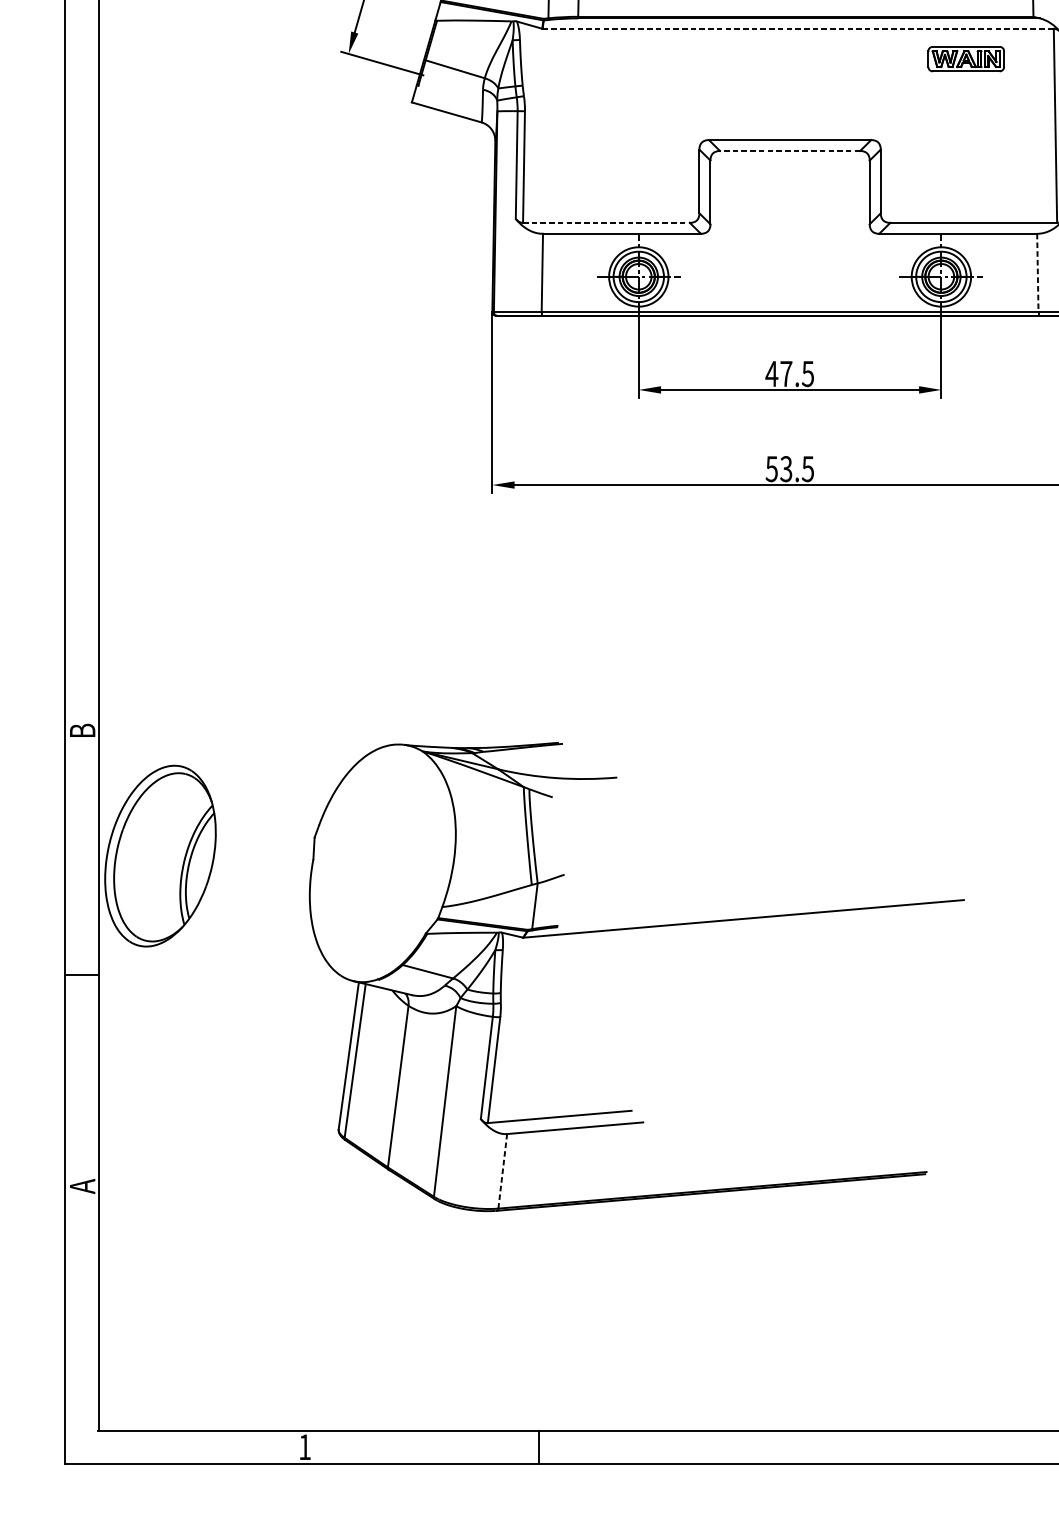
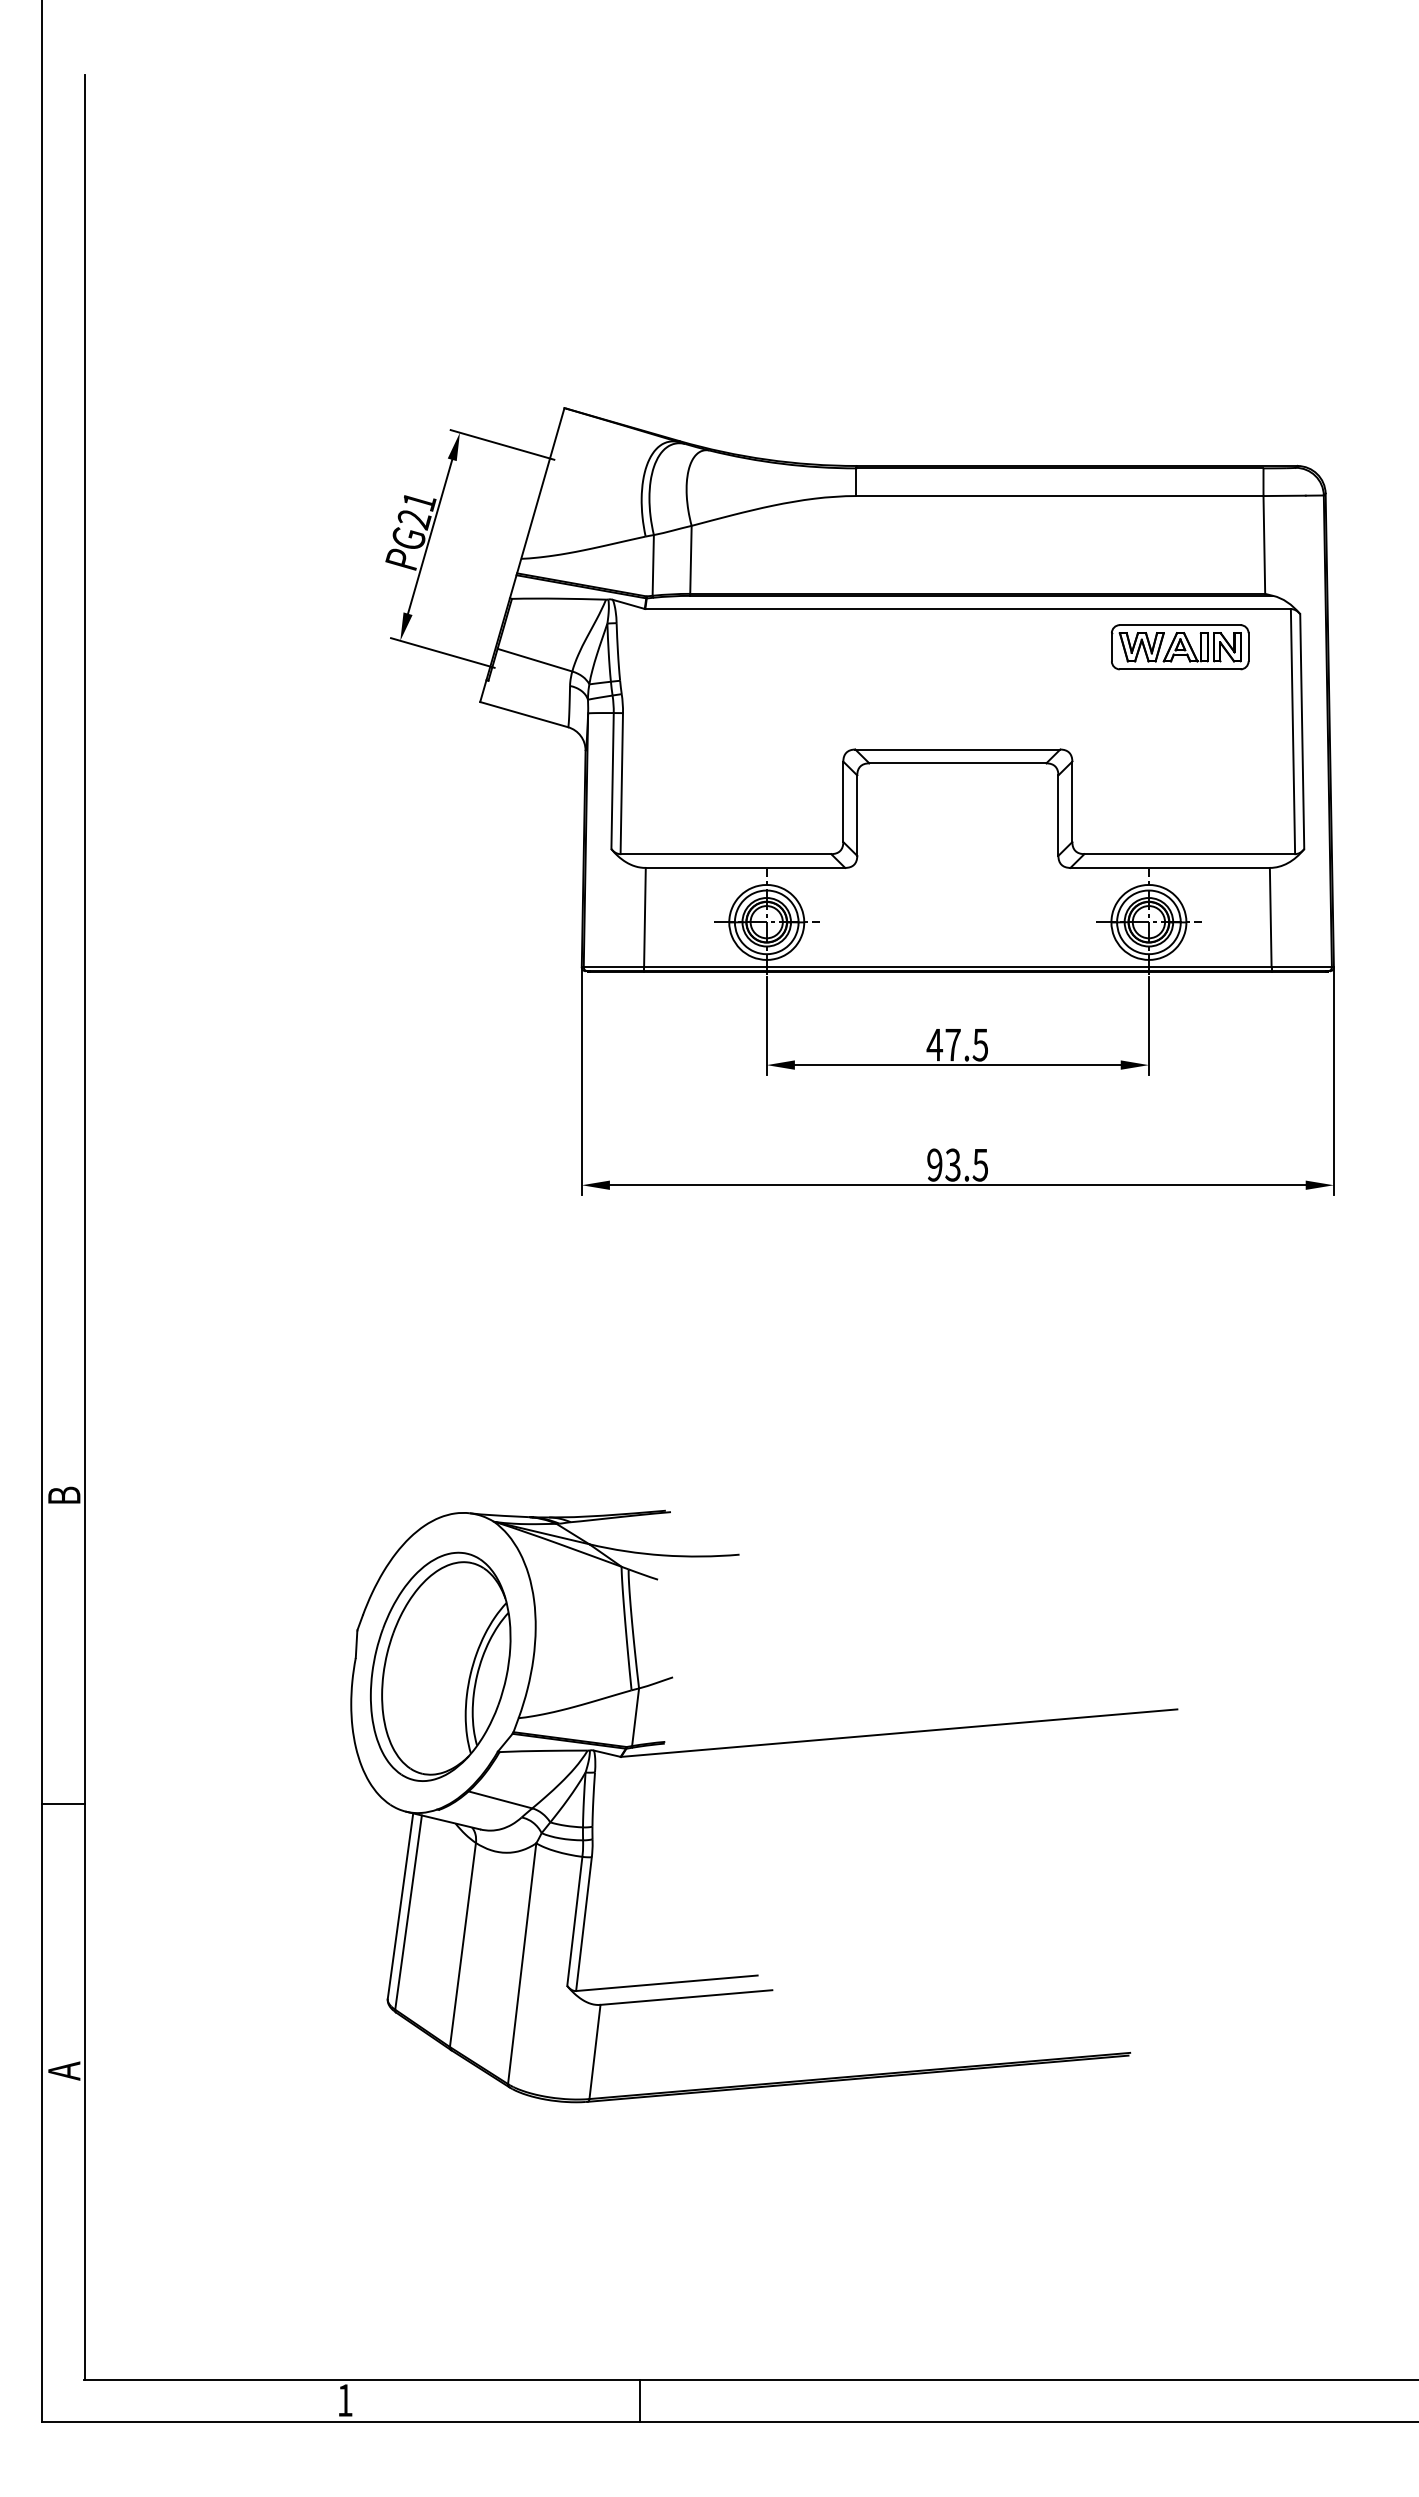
line: (798, 29) -> (968, 609), dashed -> solid
part: (966, 59) -> (1180, 647), size x1.43
line: (789, 151) -> (957, 763), dashed -> solid
line: (606, 223) -> (726, 854), dashed -> solid
line: (1037, 273) -> (1270, 917), dashed -> solid
text: (771, 468) -> (934, 1164), 53.5 -> 93.5
part: (160, 855) -> (440, 1666), moved
line: (503, 1170) -> (595, 2051), dashed -> solid

